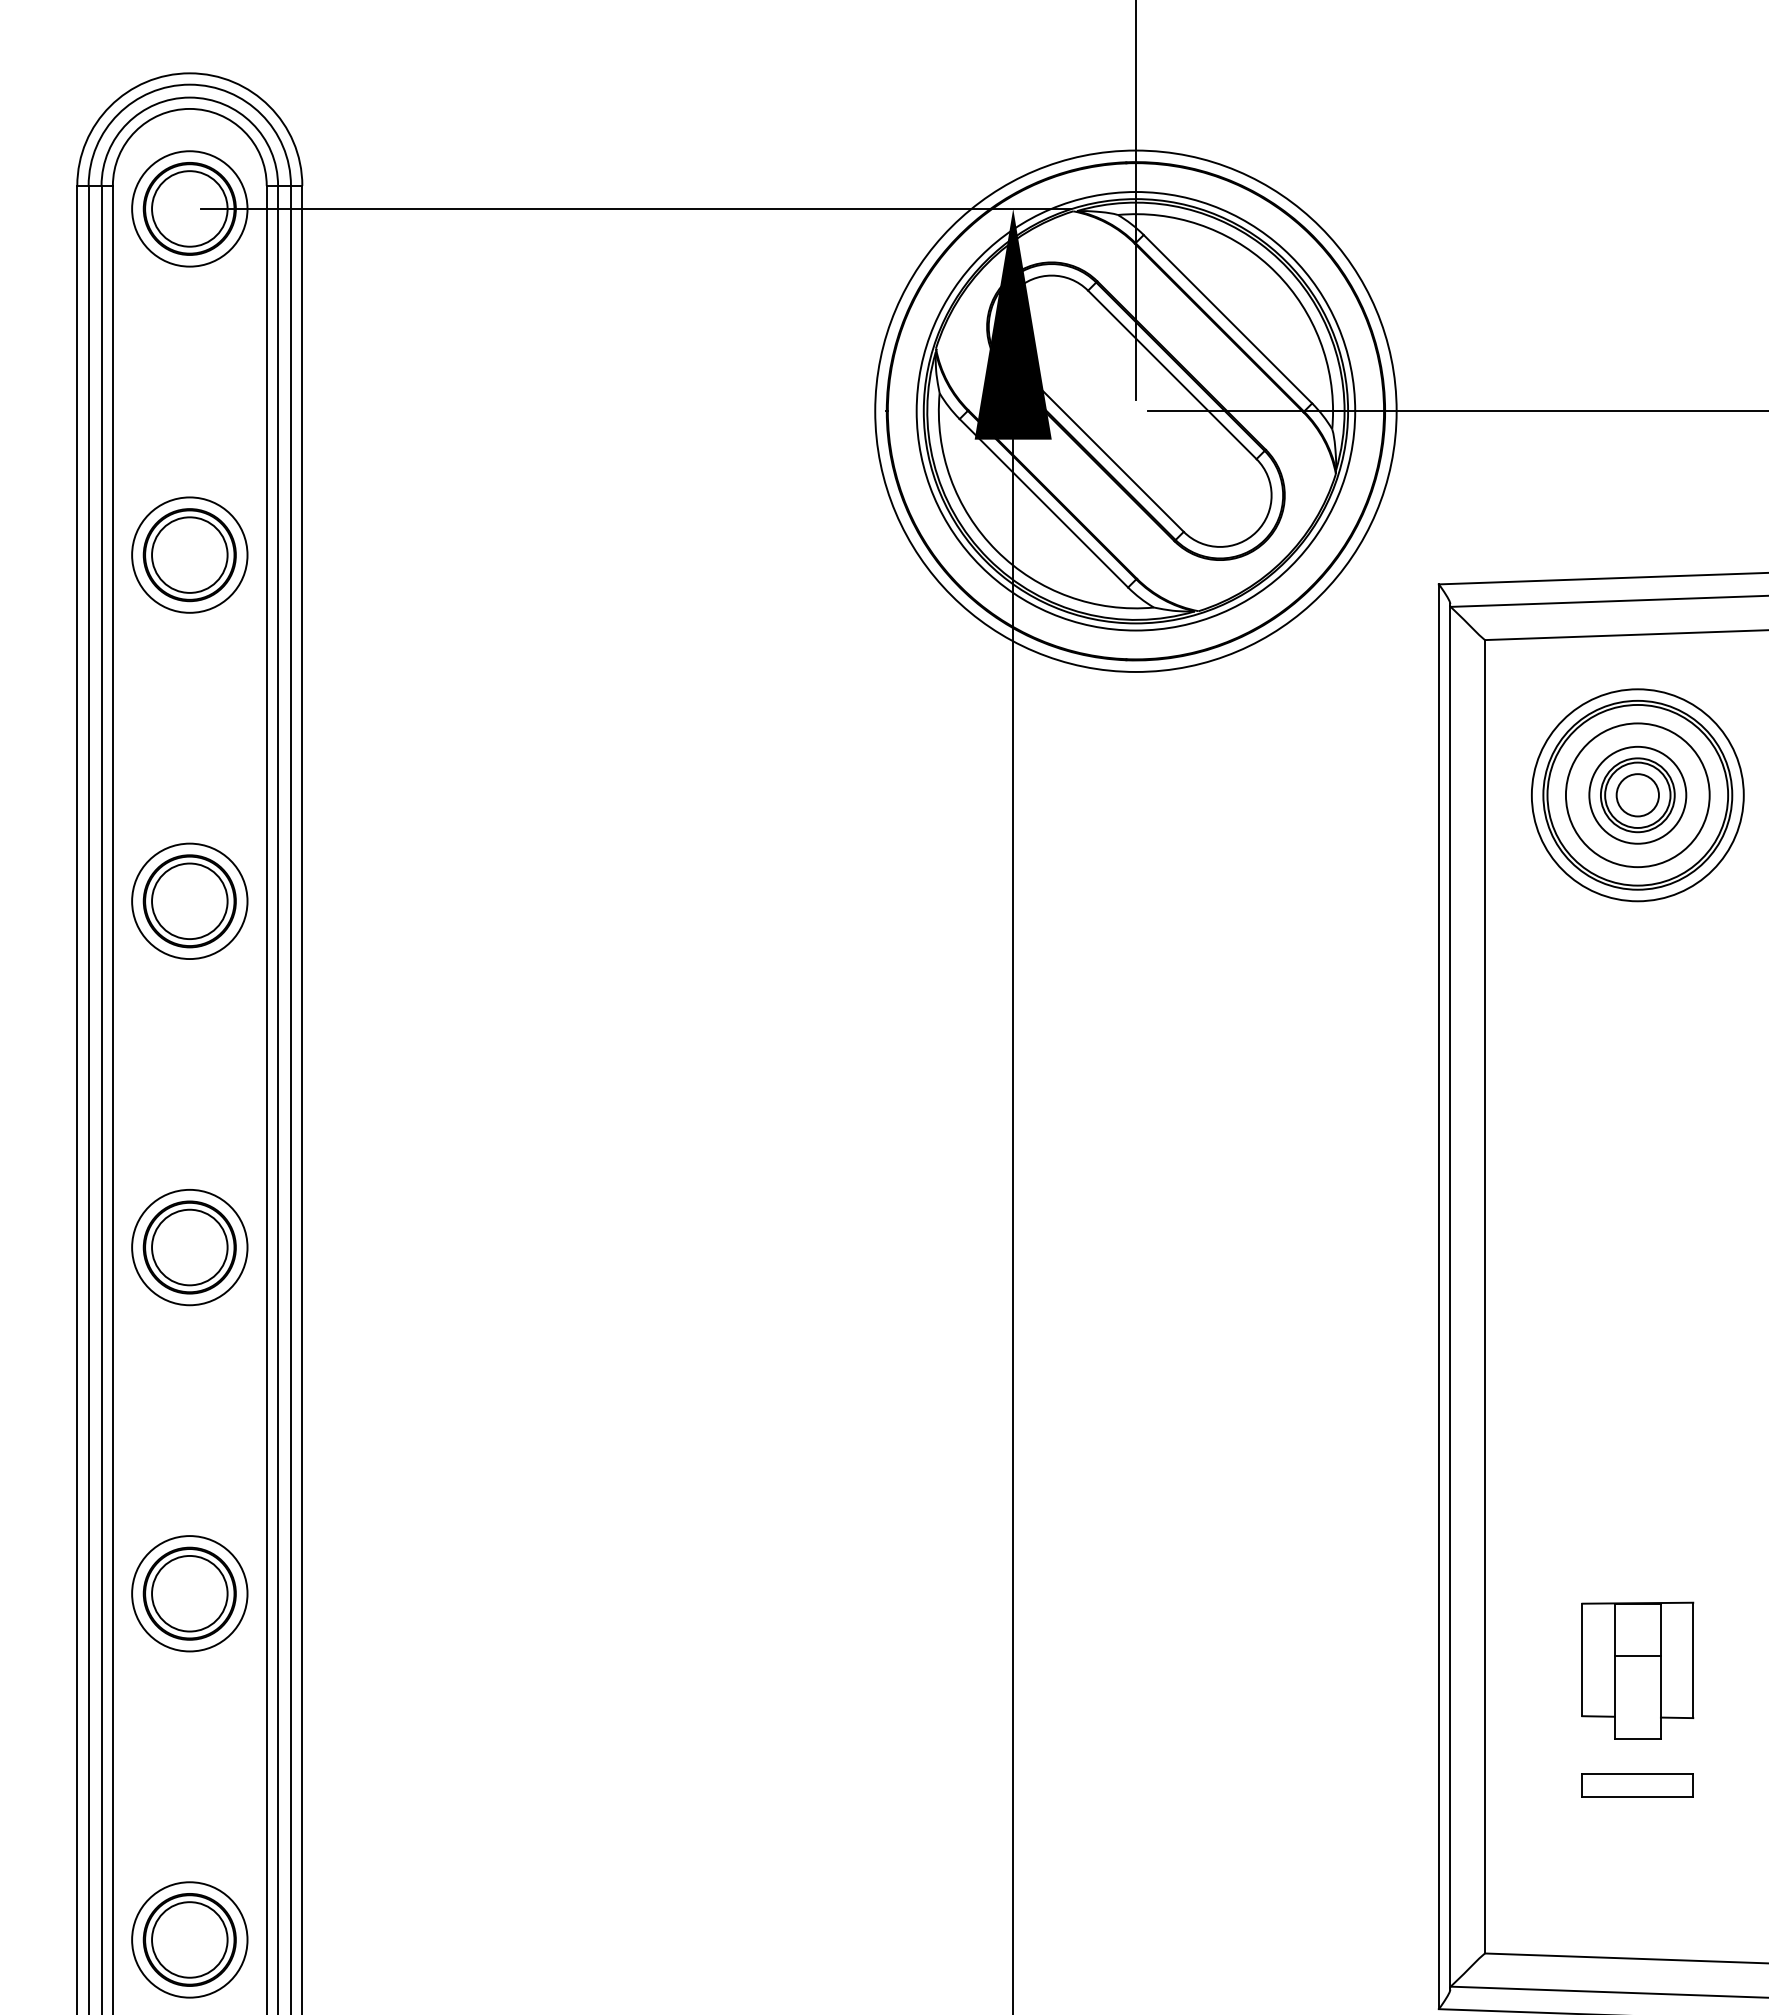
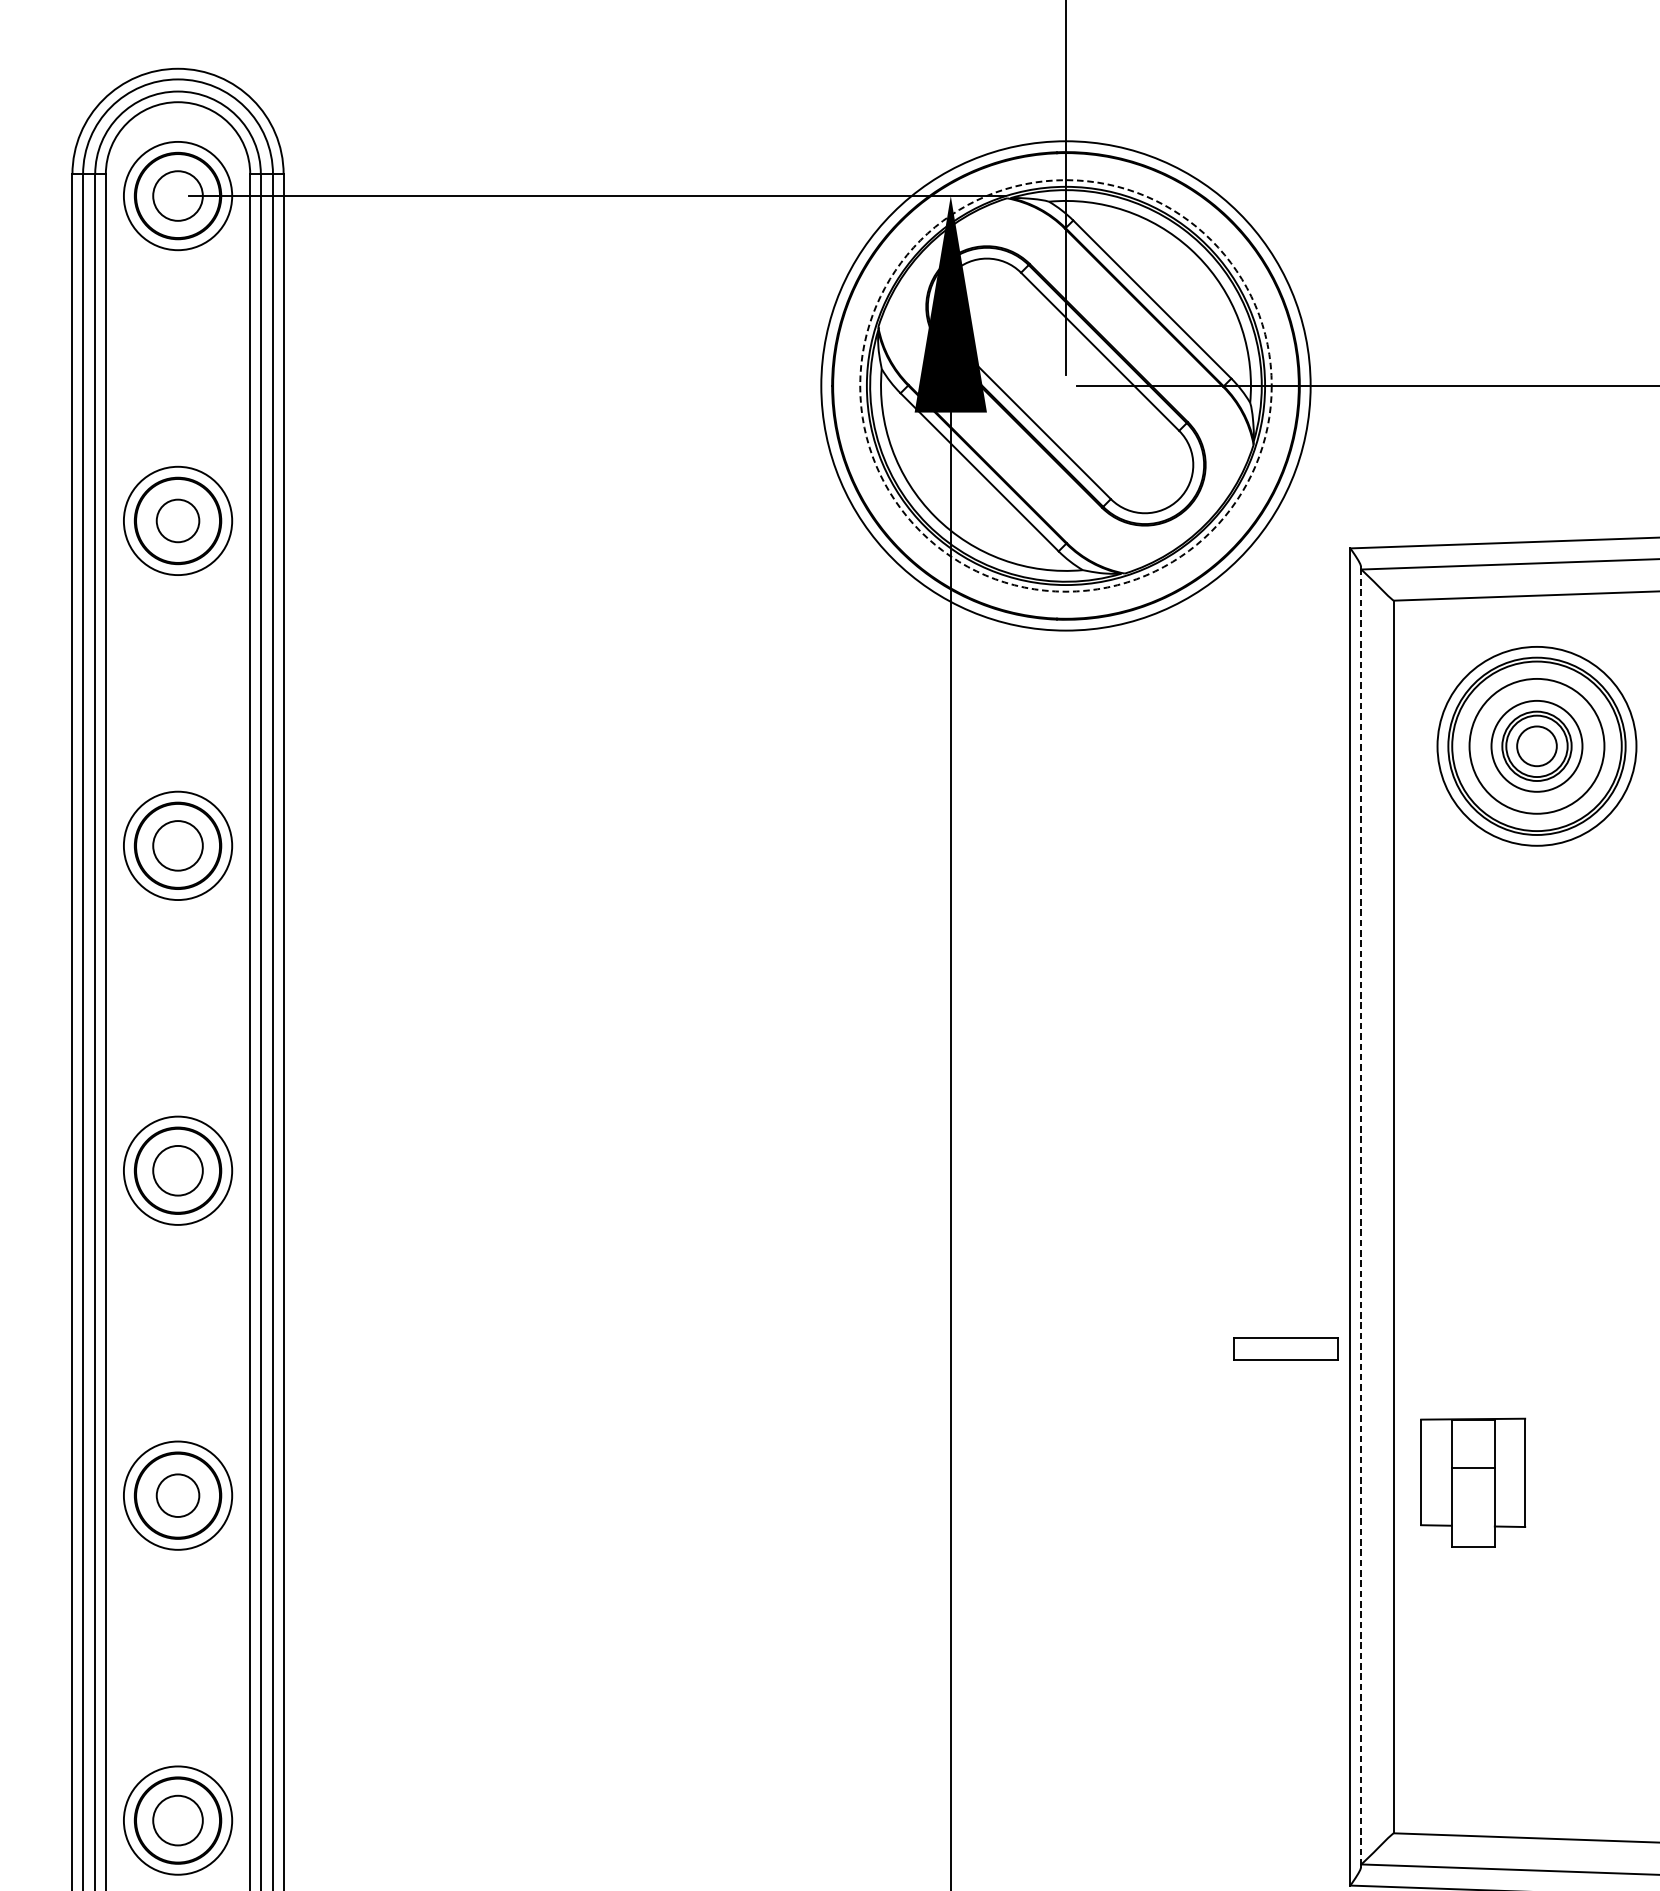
circle: (189, 208) -> (177, 195), size x0.7
circle: (1135, 411) -> (1065, 386), solid -> dashed
circle: (189, 554) -> (177, 520), size x0.6
circle: (189, 901) -> (177, 846), size x0.7
circle: (189, 1247) -> (177, 1170), size x0.7
line: (1450, 1296) -> (1361, 1216), solid -> dashed
circle: (189, 1593) -> (177, 1495), size x0.6
part: (1637, 1670) -> (1472, 1482), moved
part: (1637, 1785) -> (1286, 1349), moved
circle: (189, 1939) -> (177, 1820), size x0.7

